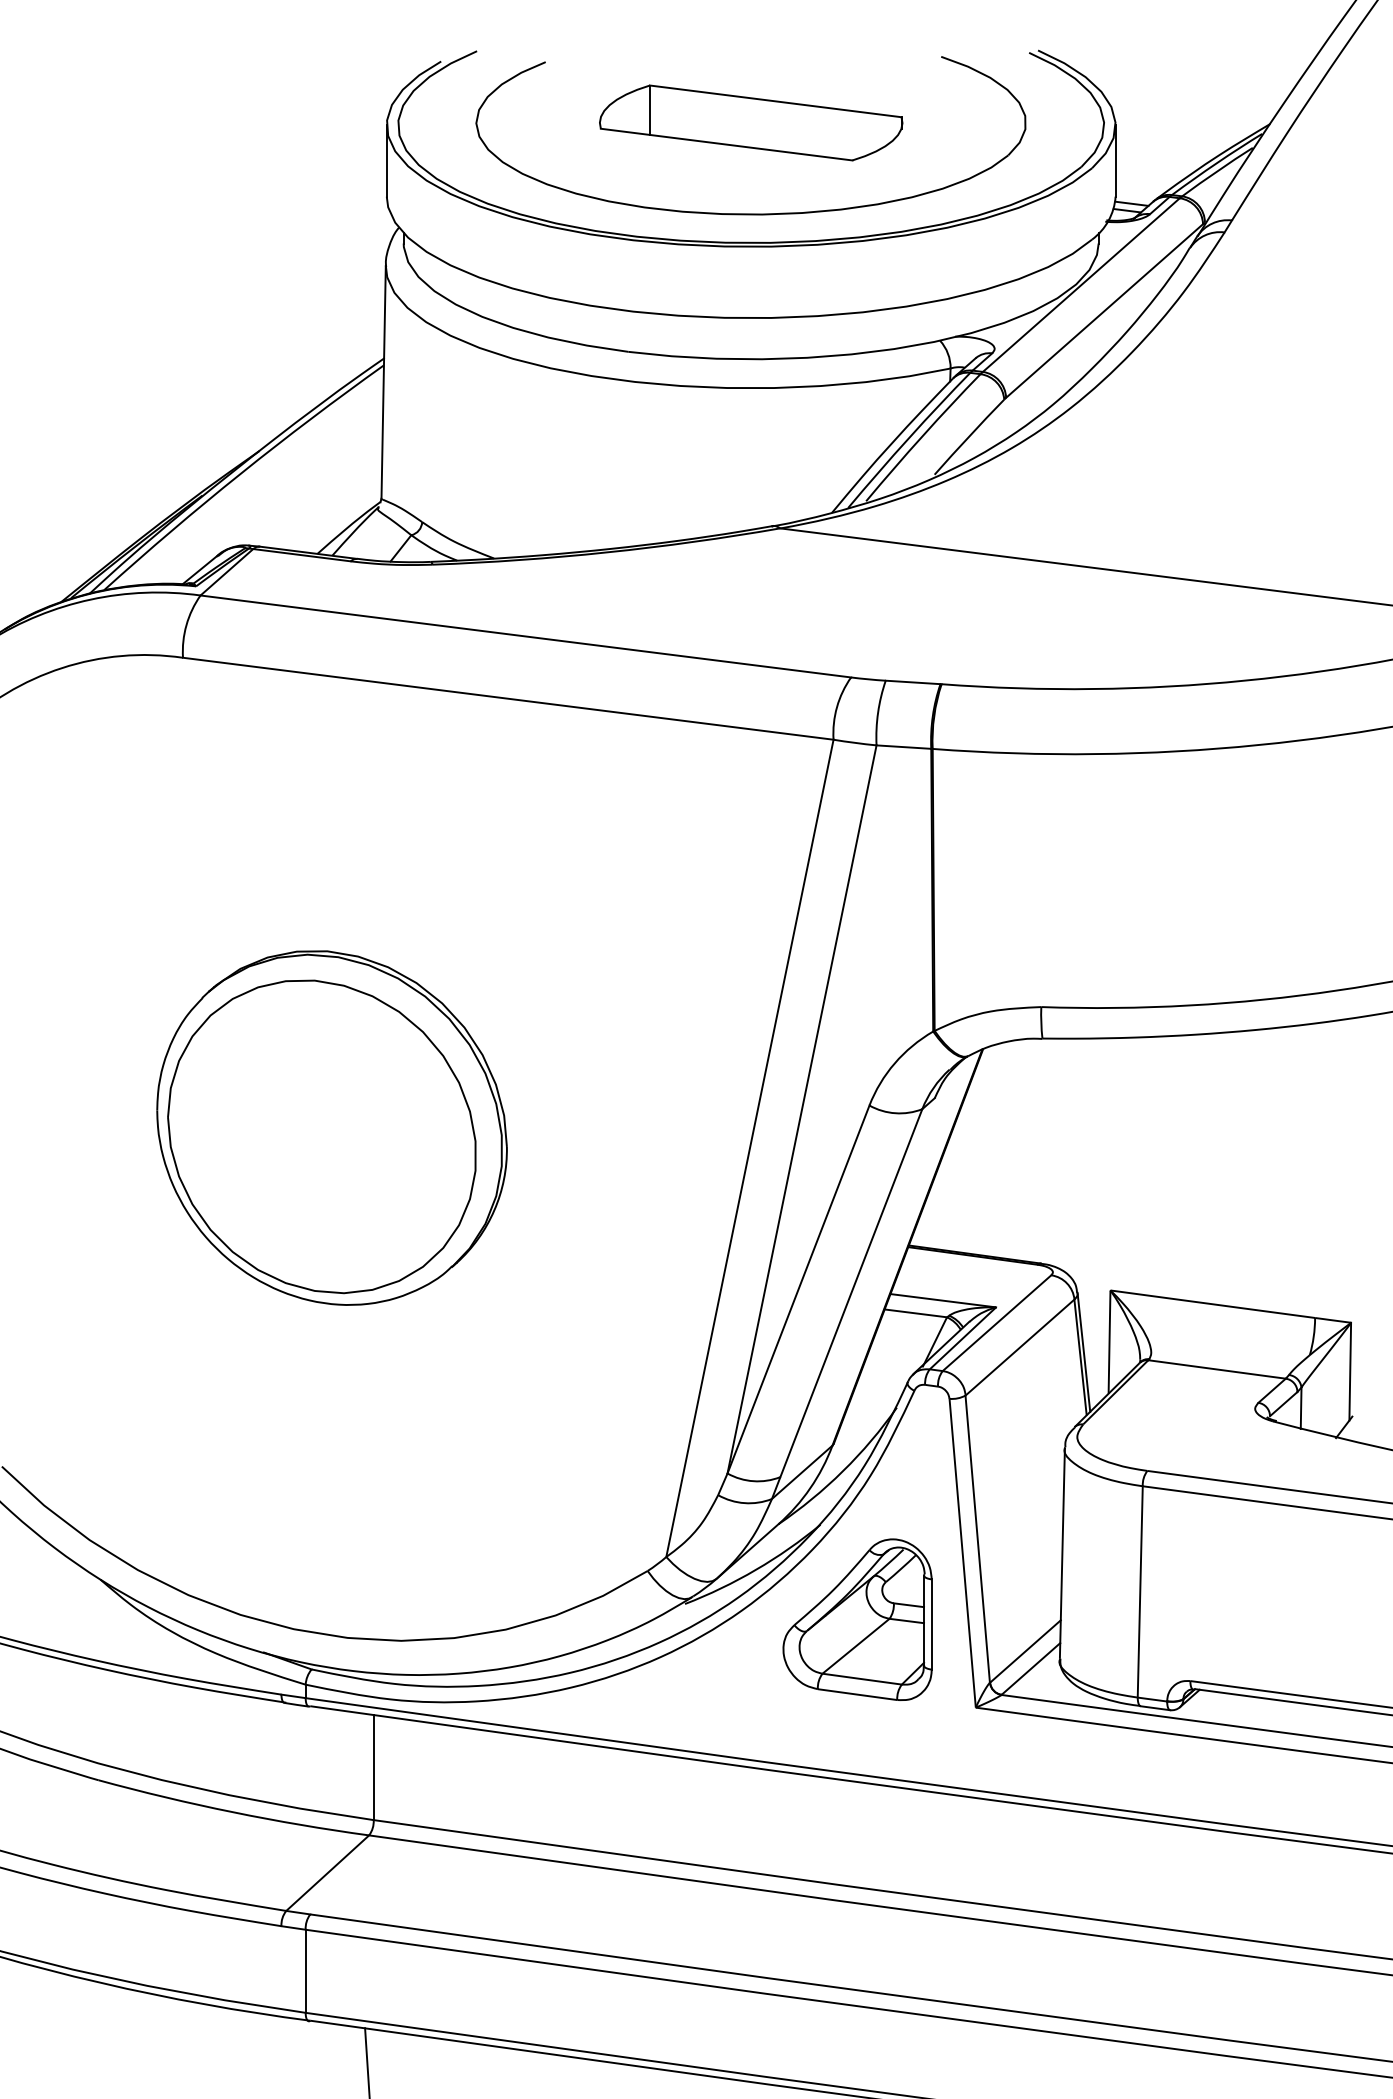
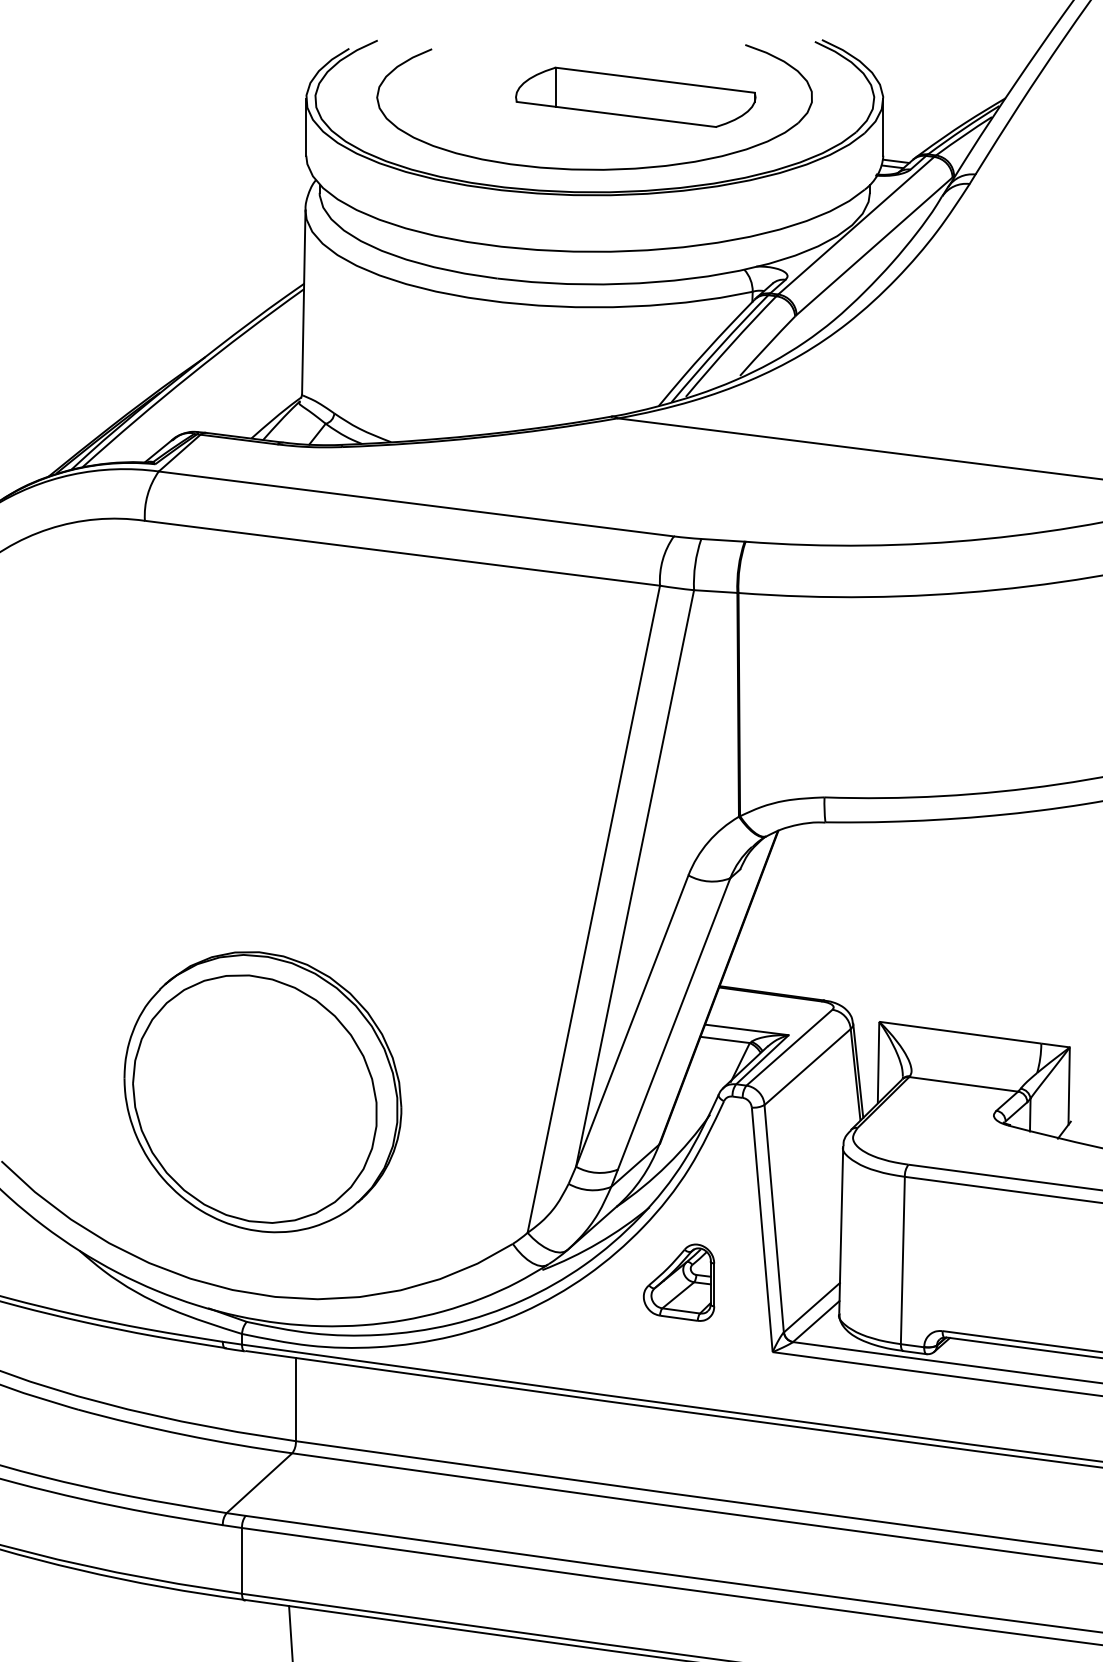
part: (750, 121) -> (635, 96), moved
part: (331, 1128) -> (262, 1092), moved
part: (856, 1619) -> (678, 1282), size x0.6

